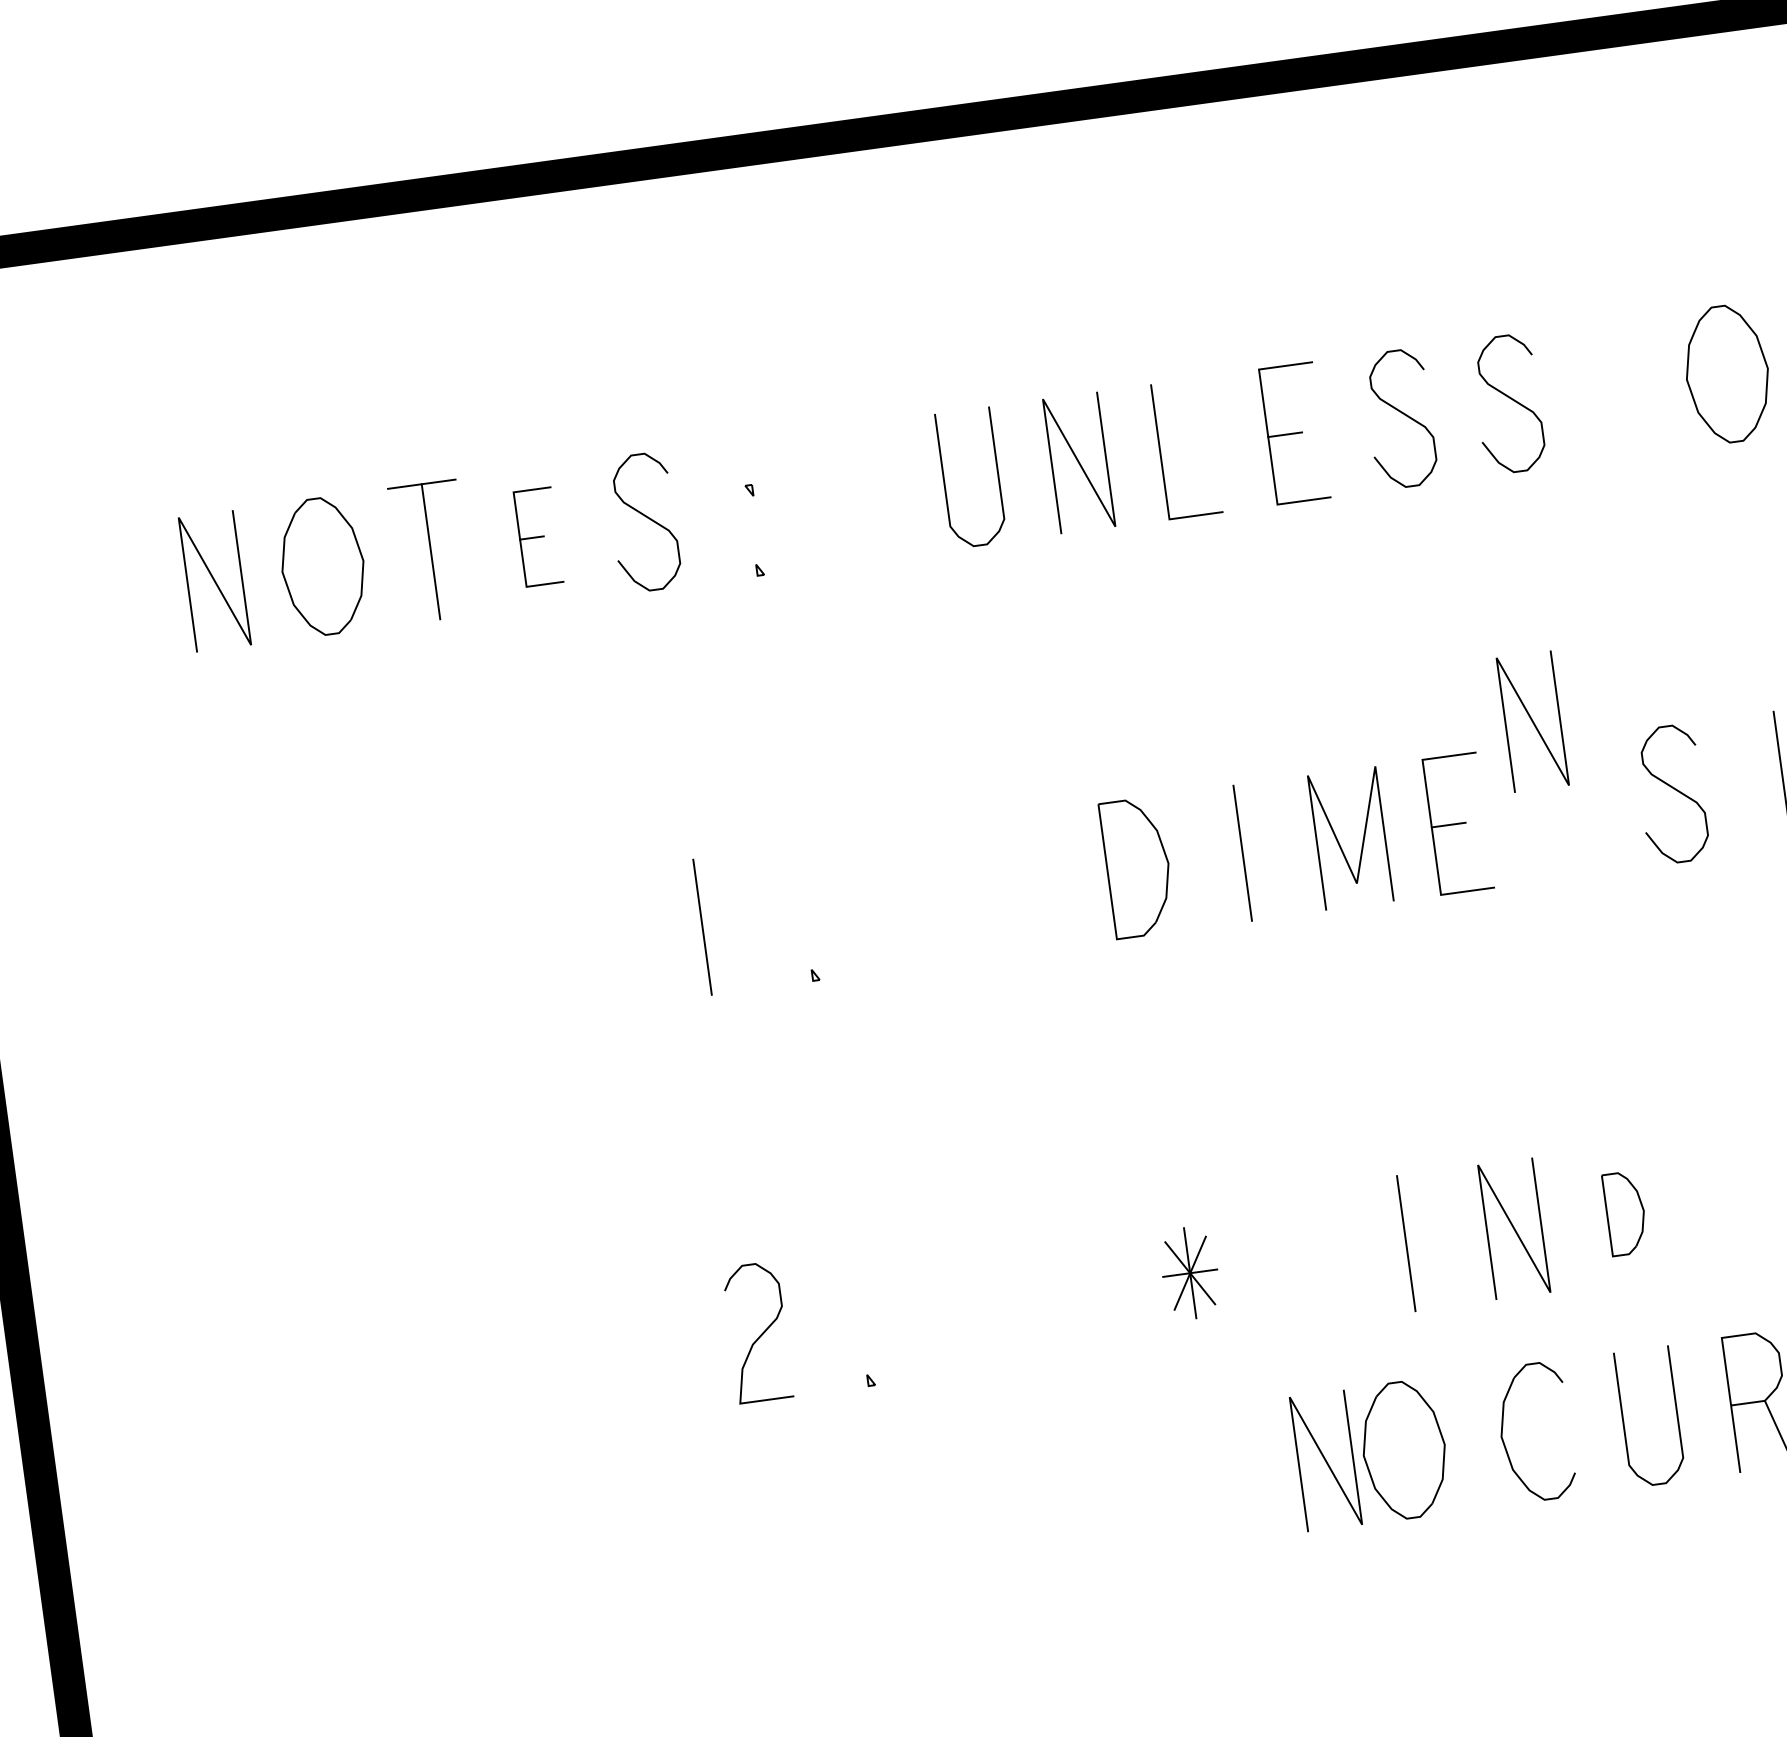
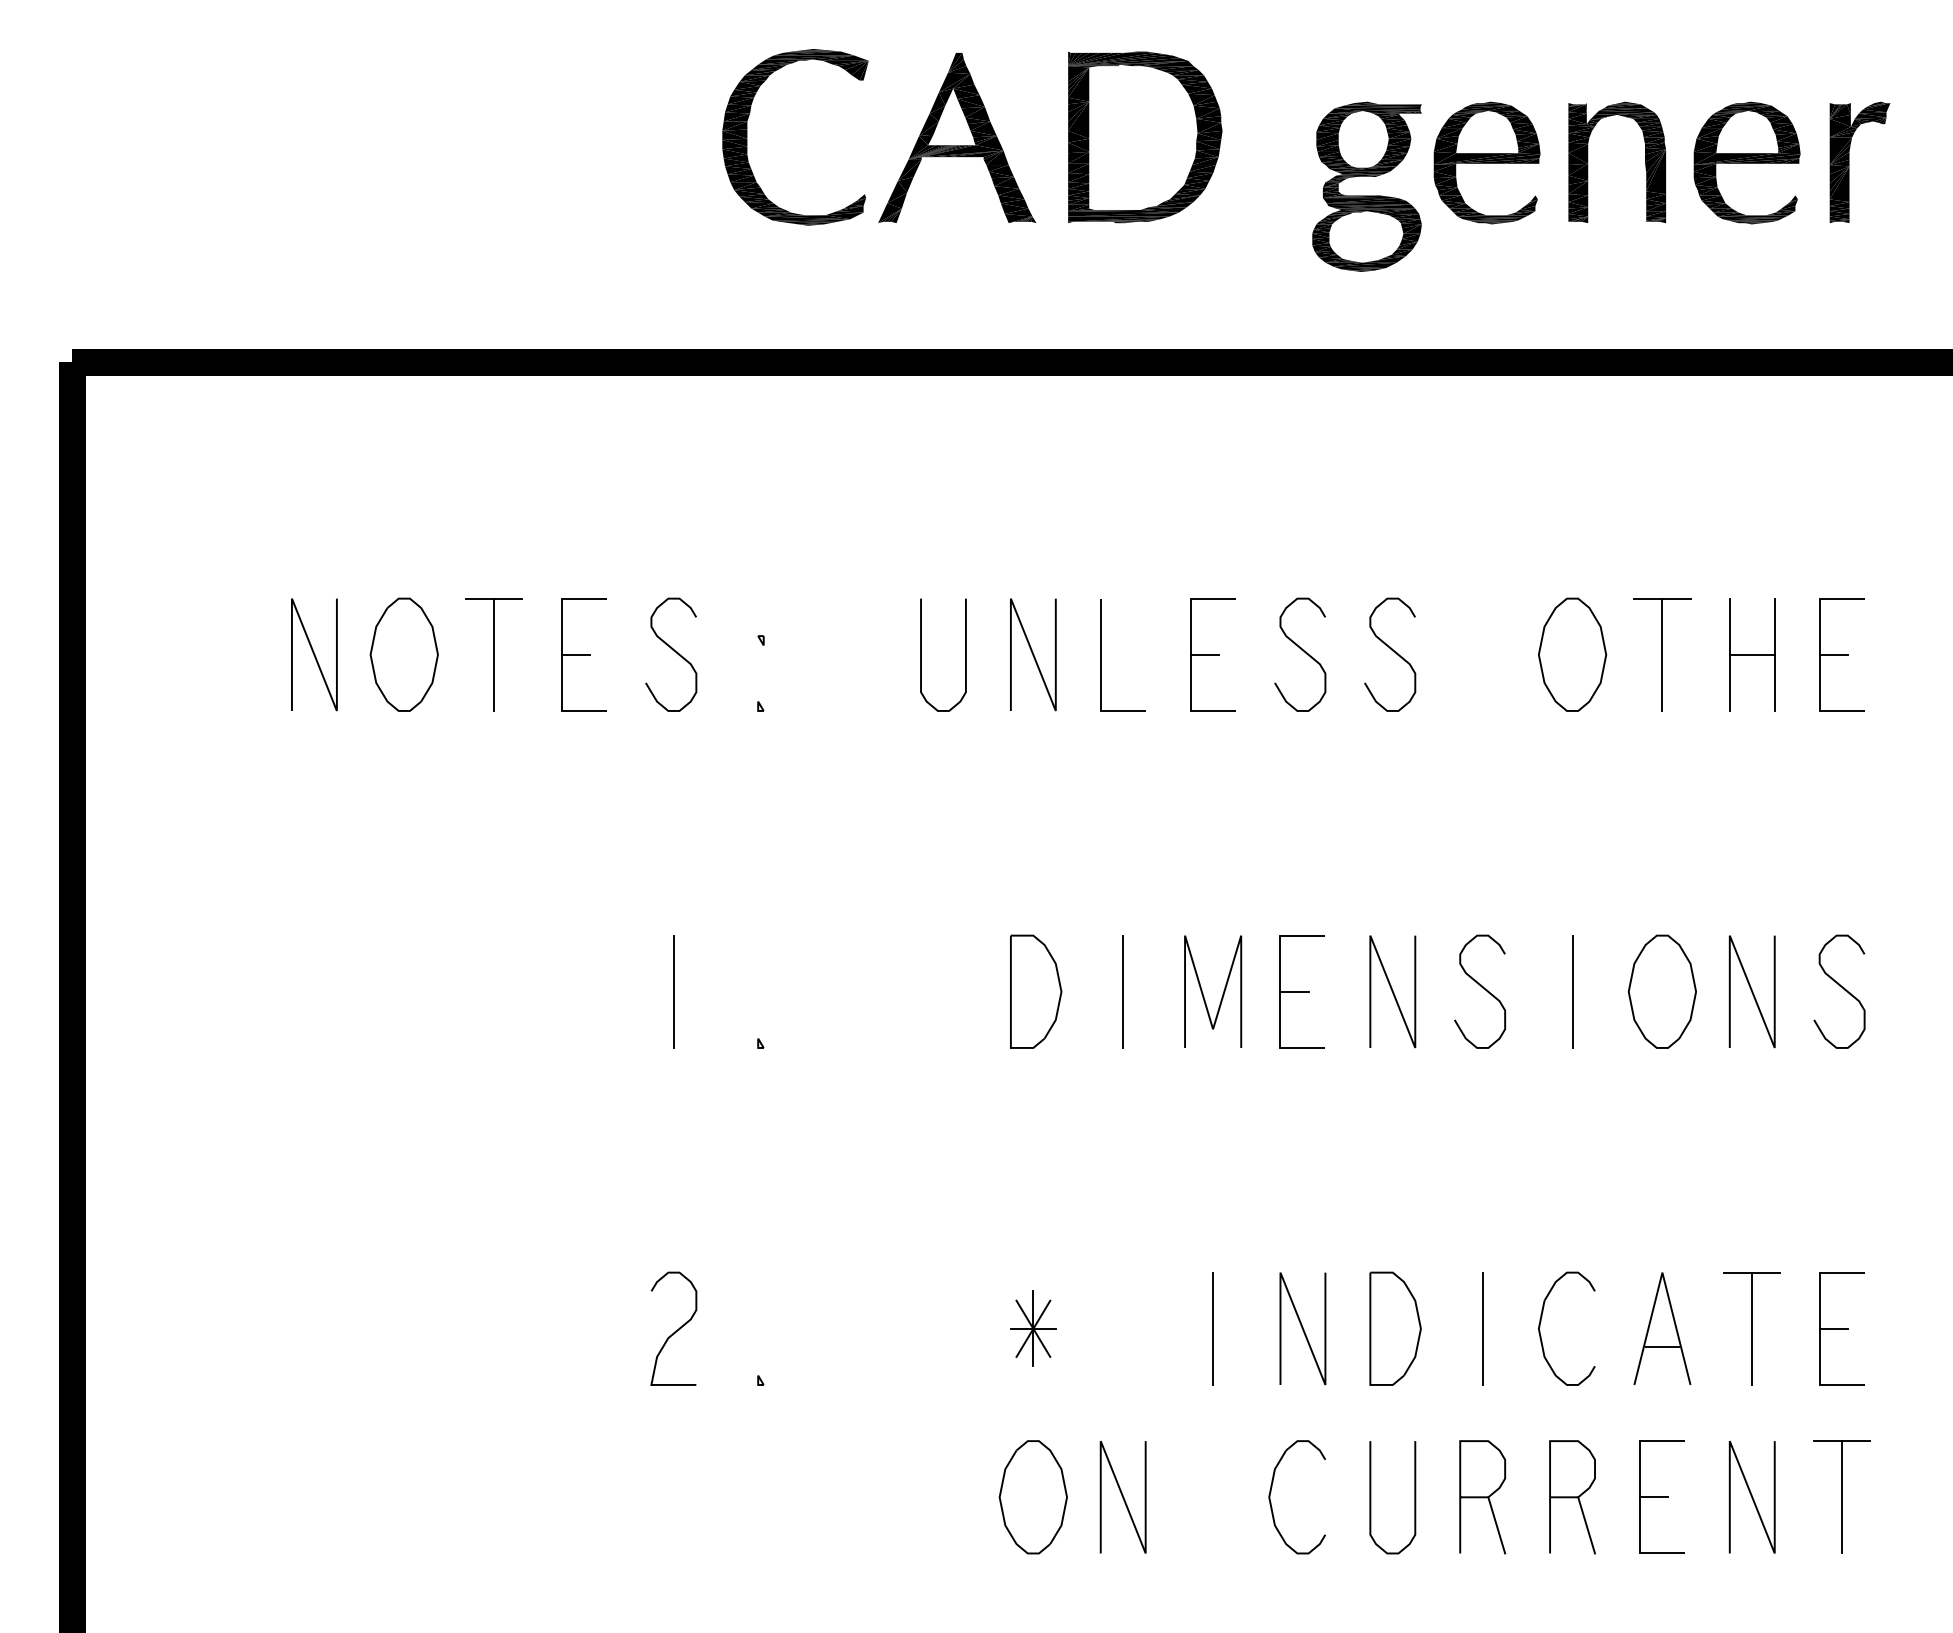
part: (538, 536) -> (583, 654), size x1.43
line: (1532, 721) -> (1392, 991), moved
line: (1730, 1198) -> (1482, 1328), added
part: (1625, 1213) -> (1395, 1328), size x1.67
part: (1403, 1450) -> (1032, 1497), moved

